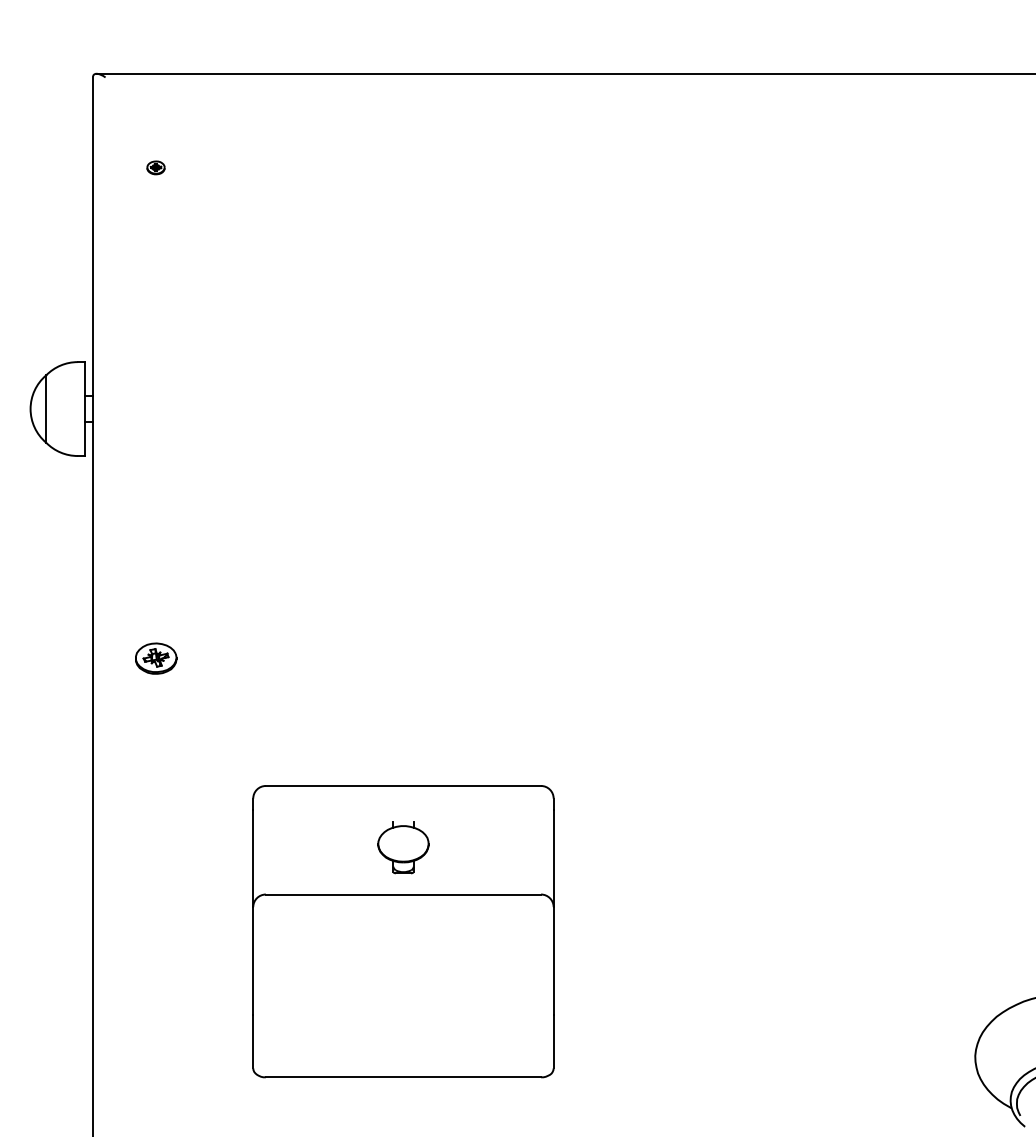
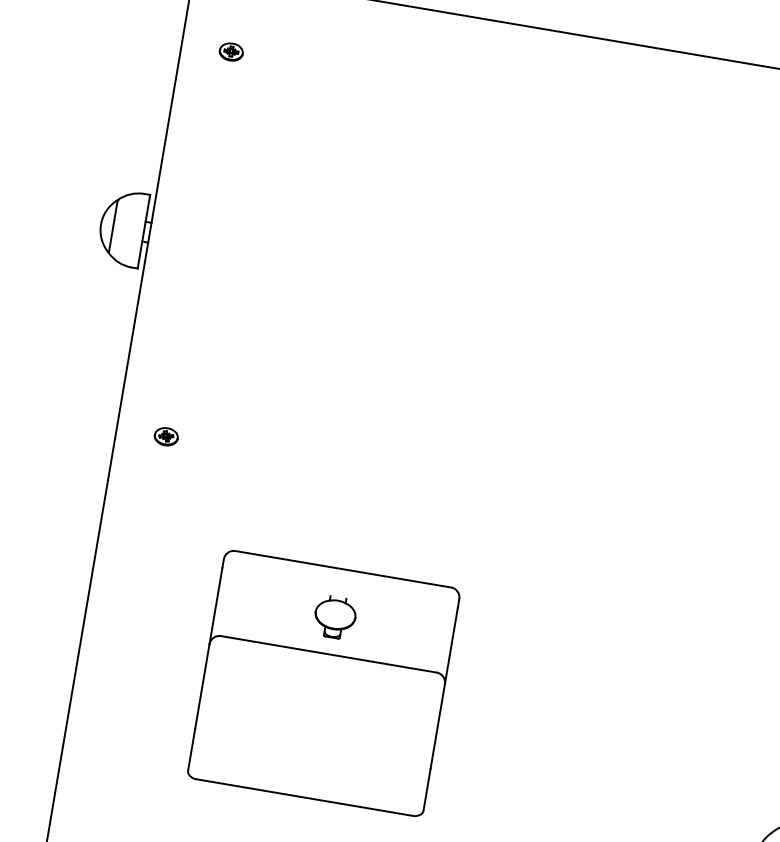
part: (155, 167) -> (230, 51), size x1.67
part: (155, 658) -> (165, 436), size x0.71

